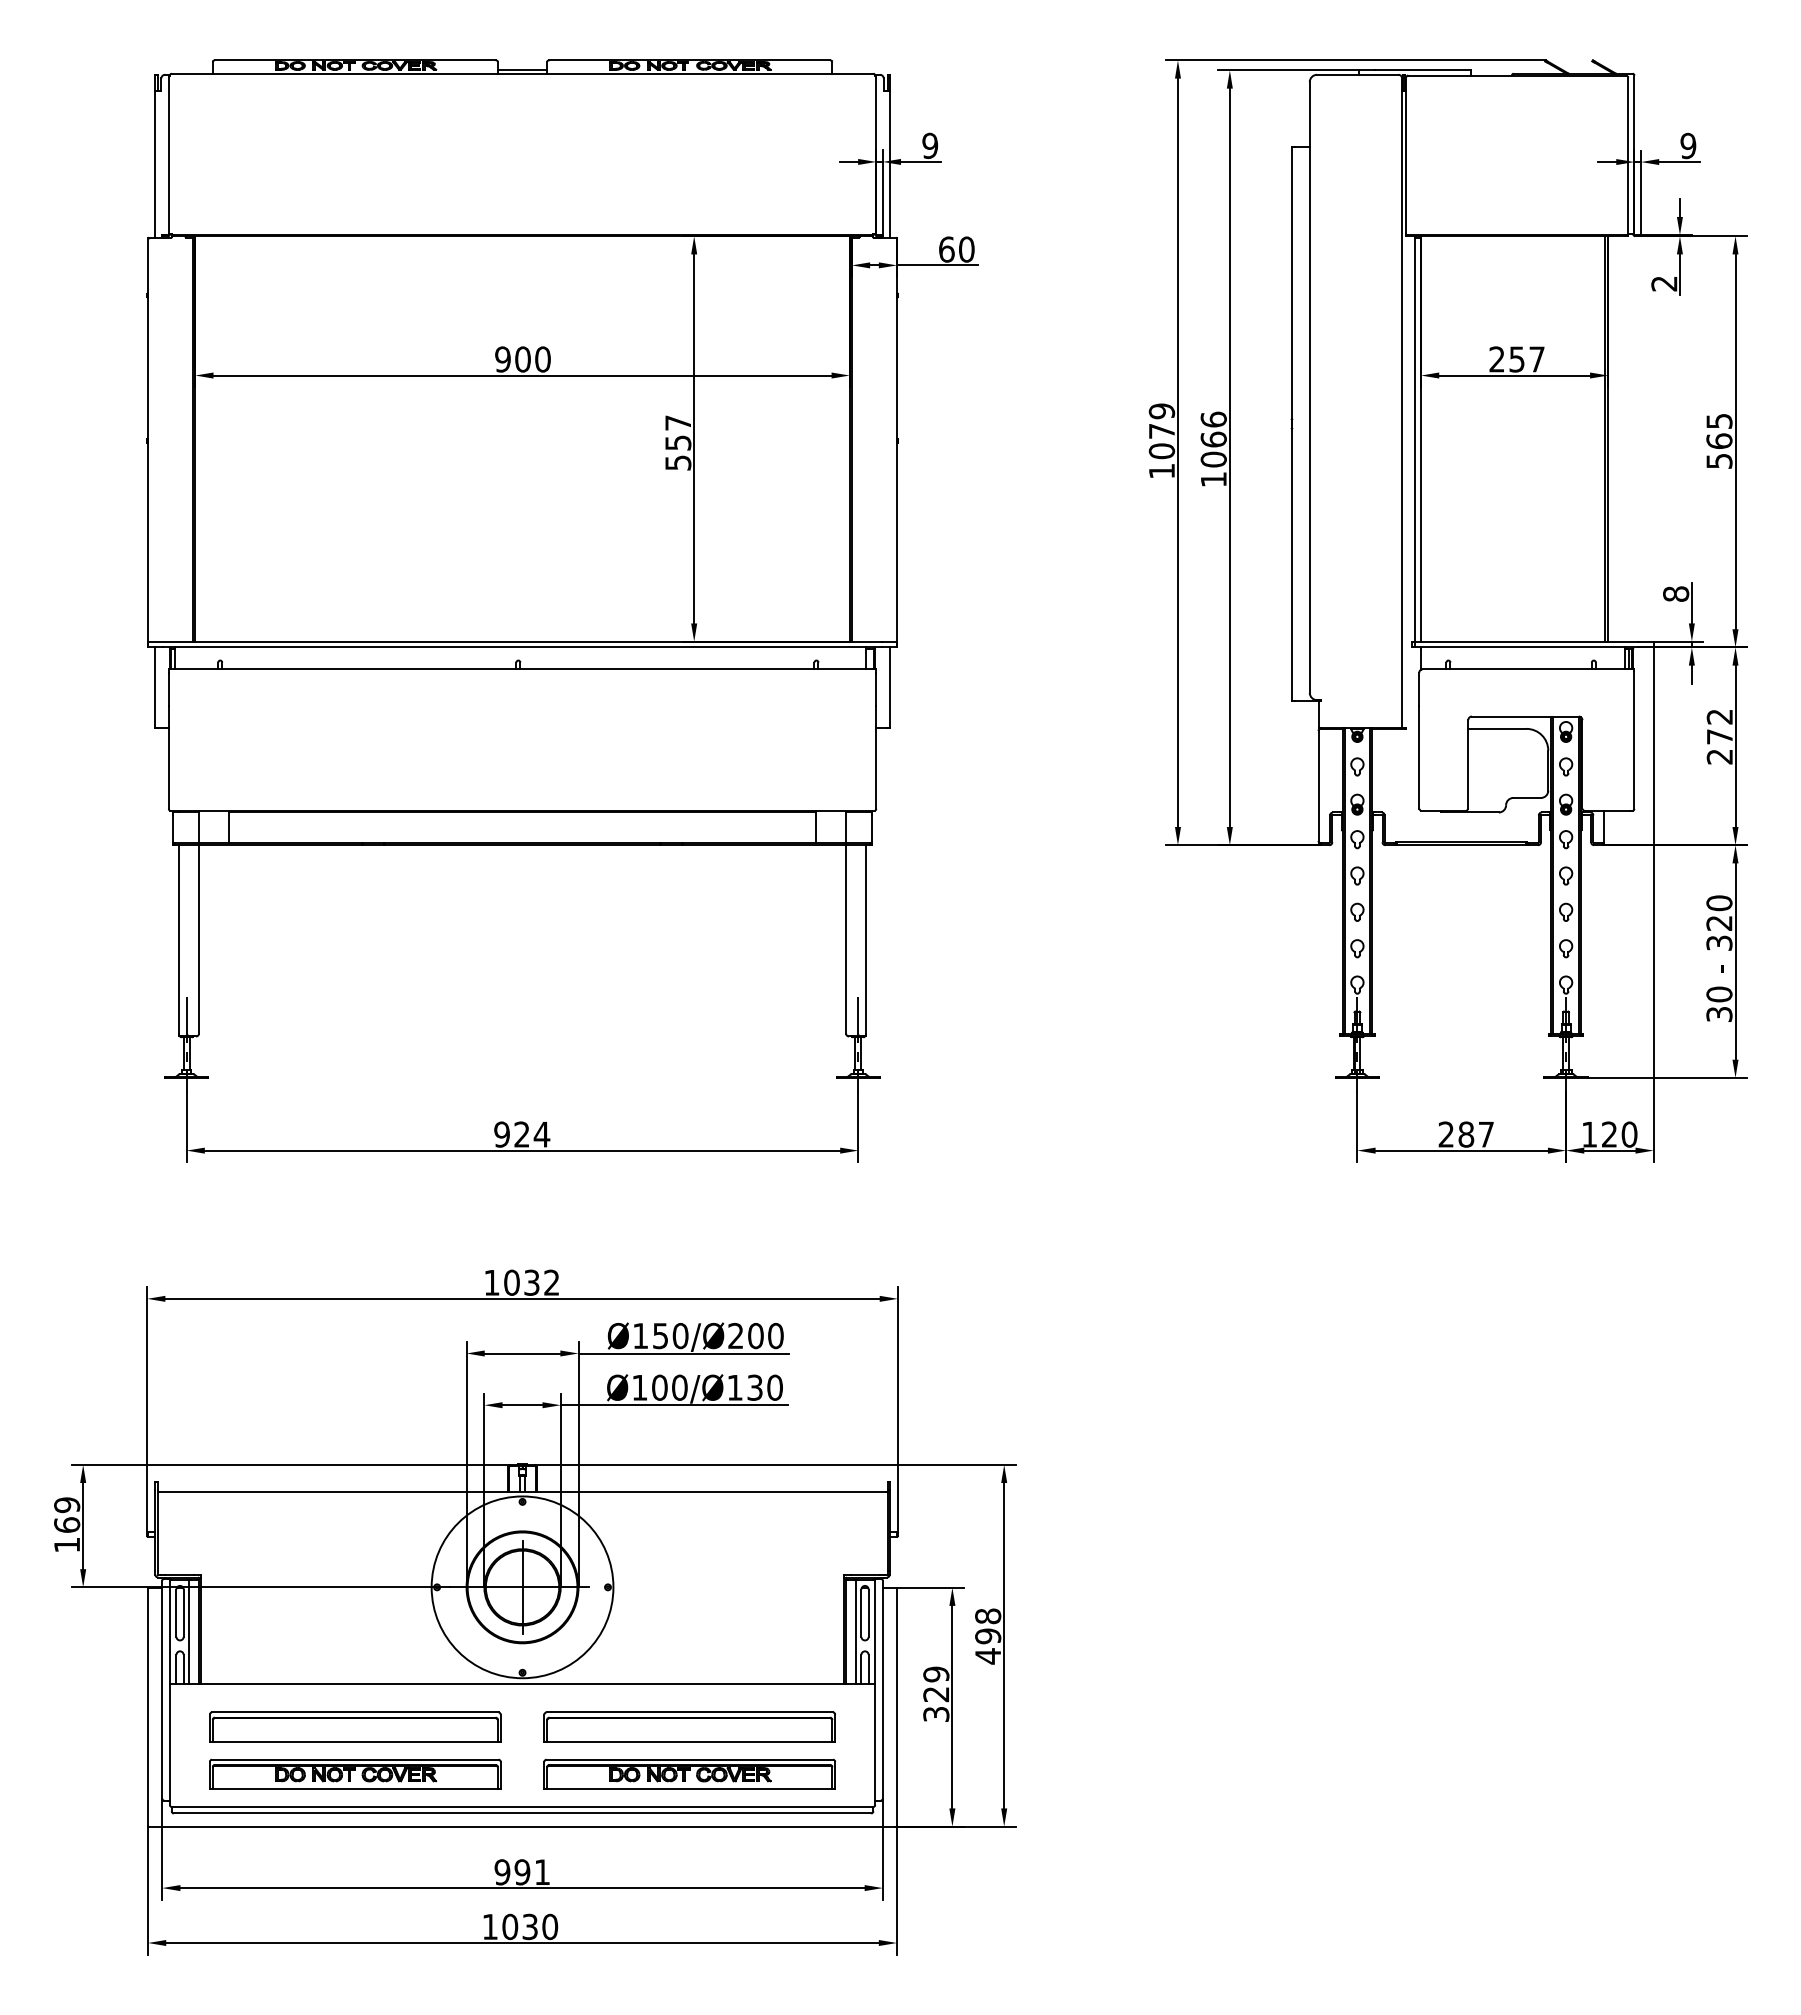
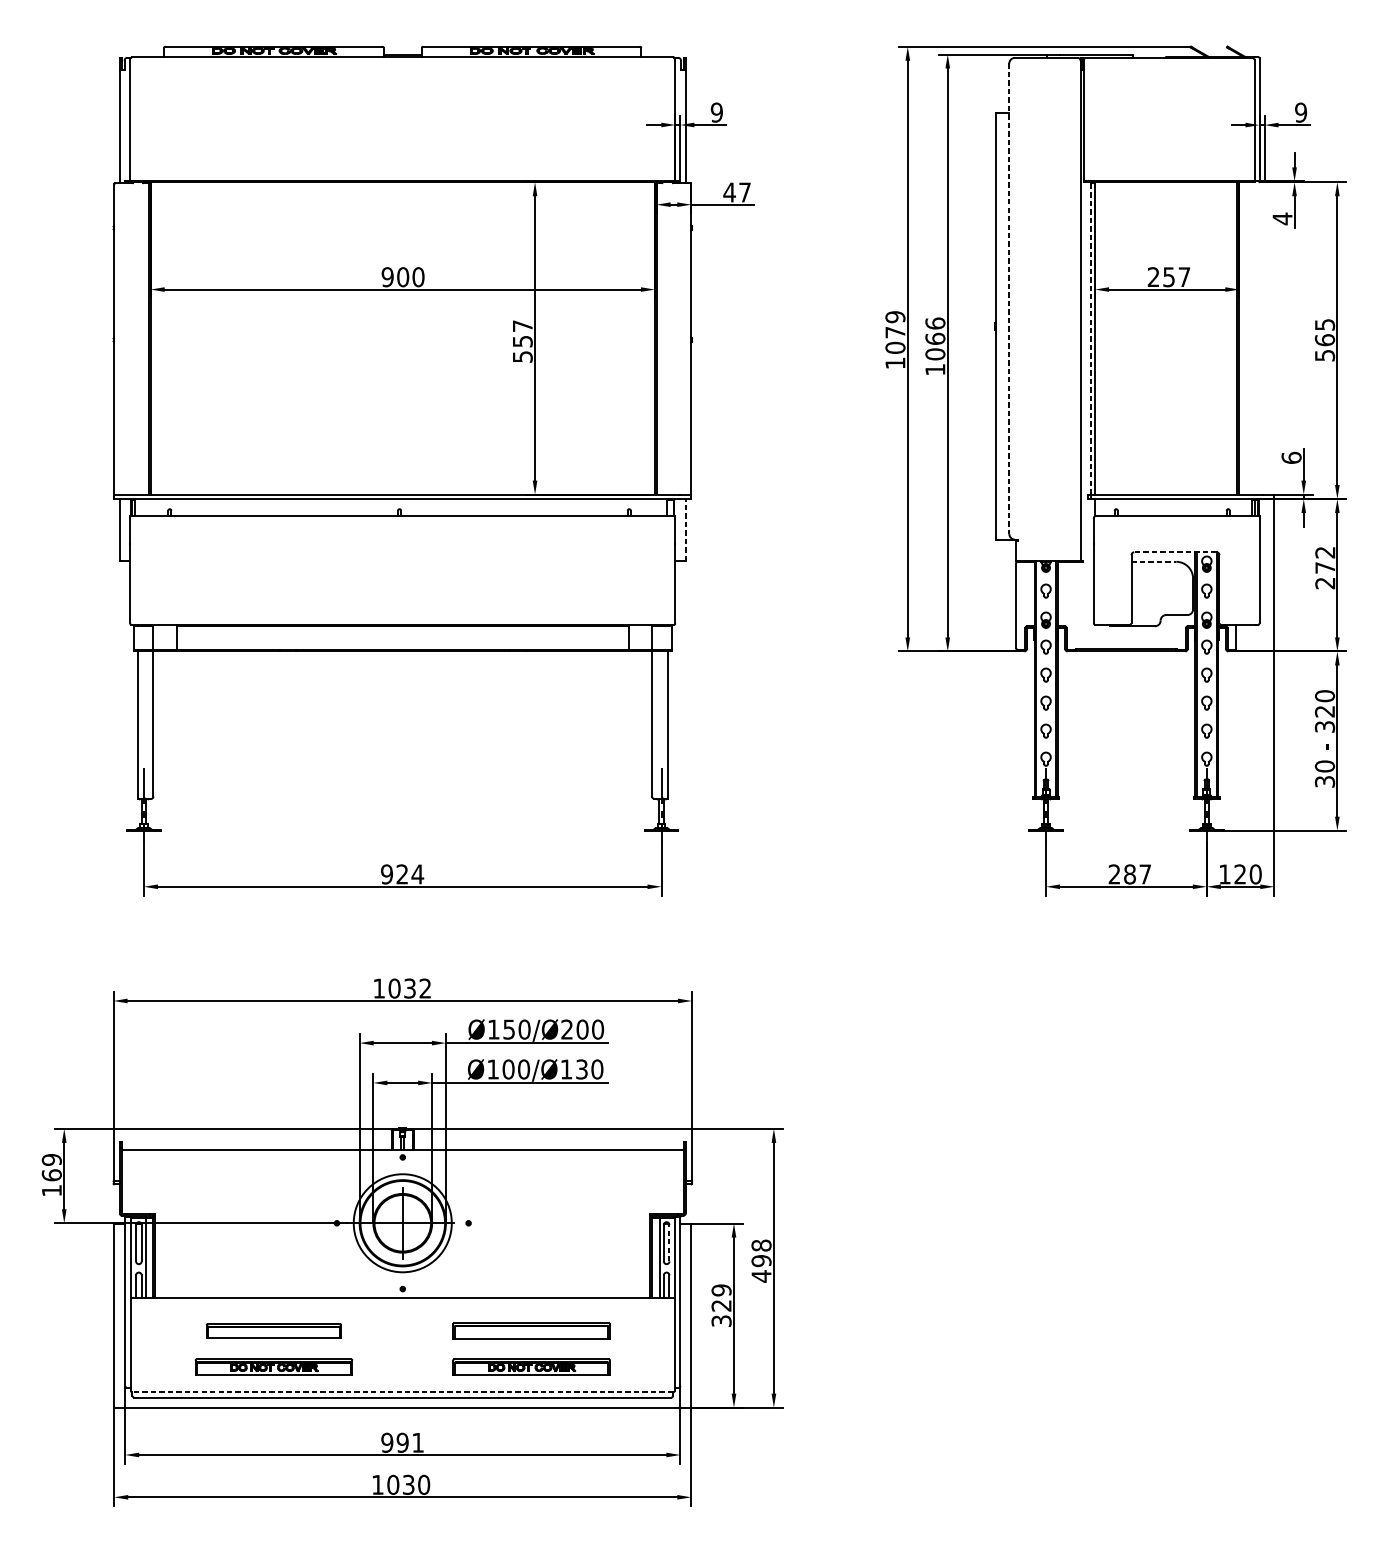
text: (956, 249) -> (737, 192), 60 -> 47
text: (1664, 283) -> (1282, 218), 2 -> 4
line: (1309, 387) -> (1009, 298), solid -> dashed
line: (1415, 440) -> (1090, 339), solid -> dashed
text: (1676, 593) -> (1291, 457), 8 -> 6
line: (889, 687) -> (685, 529), solid -> dashed
line: (1524, 716) -> (1174, 552), solid -> dashed
line: (1497, 728) -> (1153, 561), solid -> dashed
circle: (522, 1587) -> (402, 1223), size x0.7
line: (868, 1613) -> (669, 1243), solid -> dashed
part: (355, 1726) -> (274, 1330), size x0.6
part: (689, 1726) -> (531, 1330), size x0.7
part: (355, 1773) -> (274, 1366), size x0.7
part: (689, 1773) -> (531, 1366), size x0.7
line: (522, 1806) -> (402, 1392), solid -> dashed

